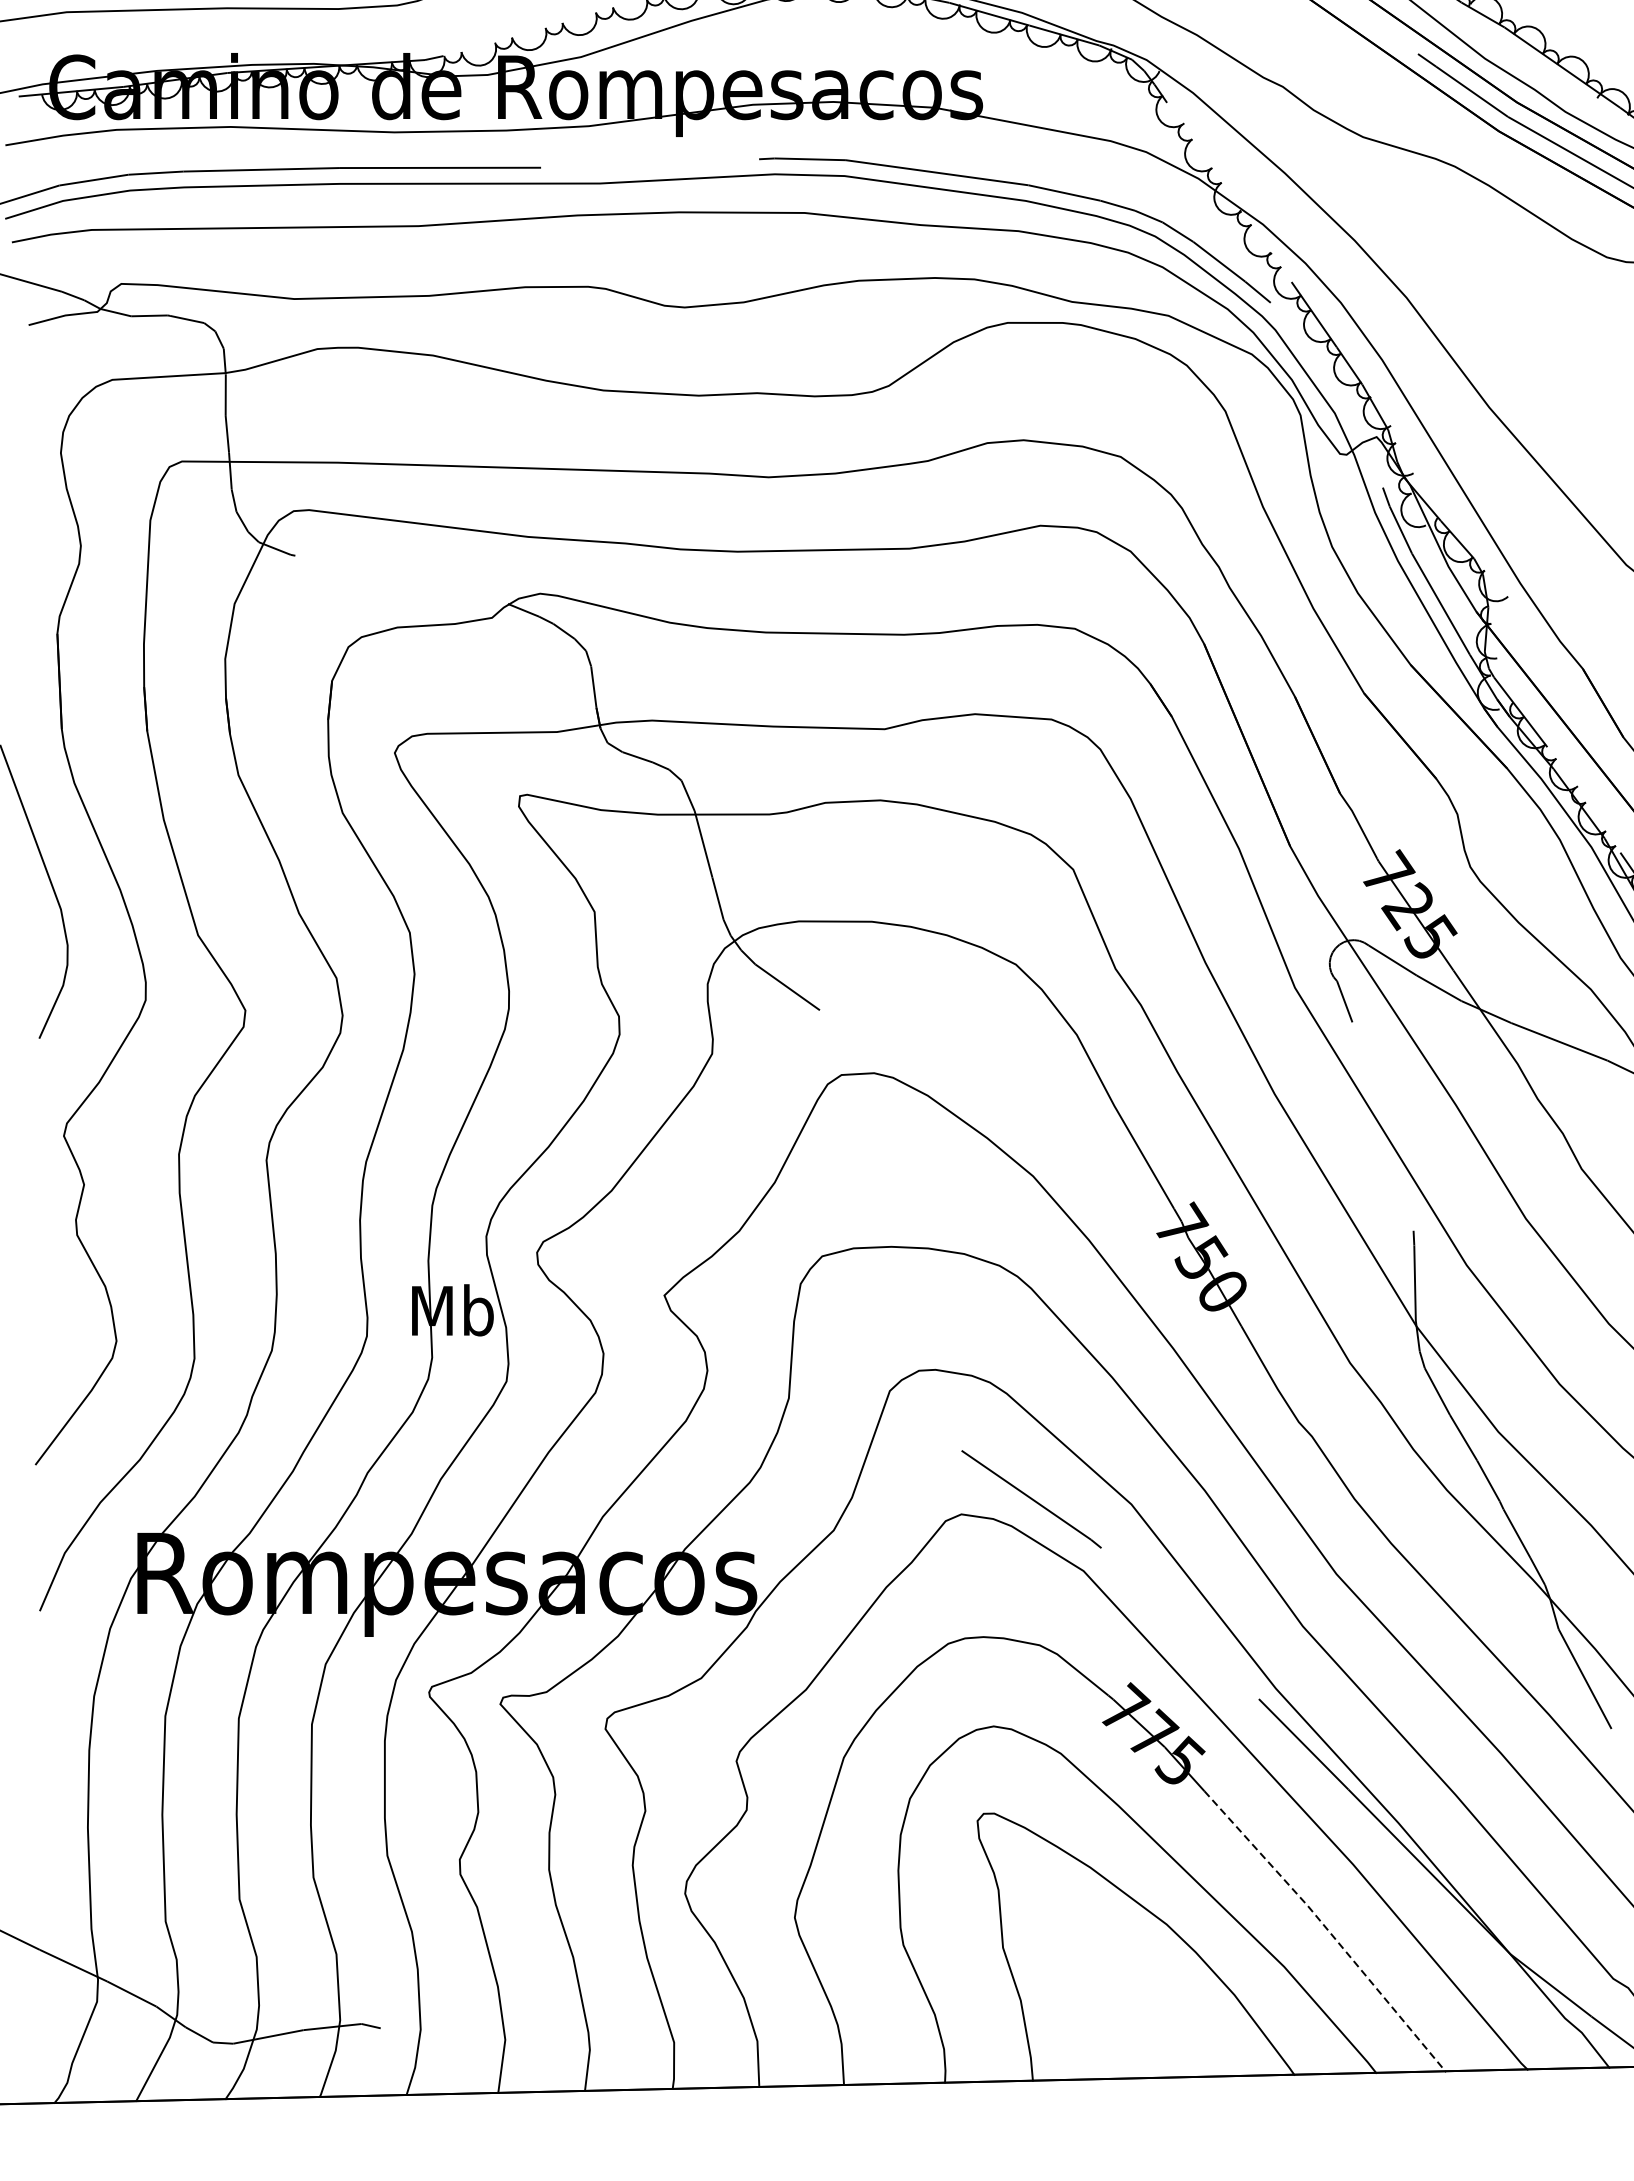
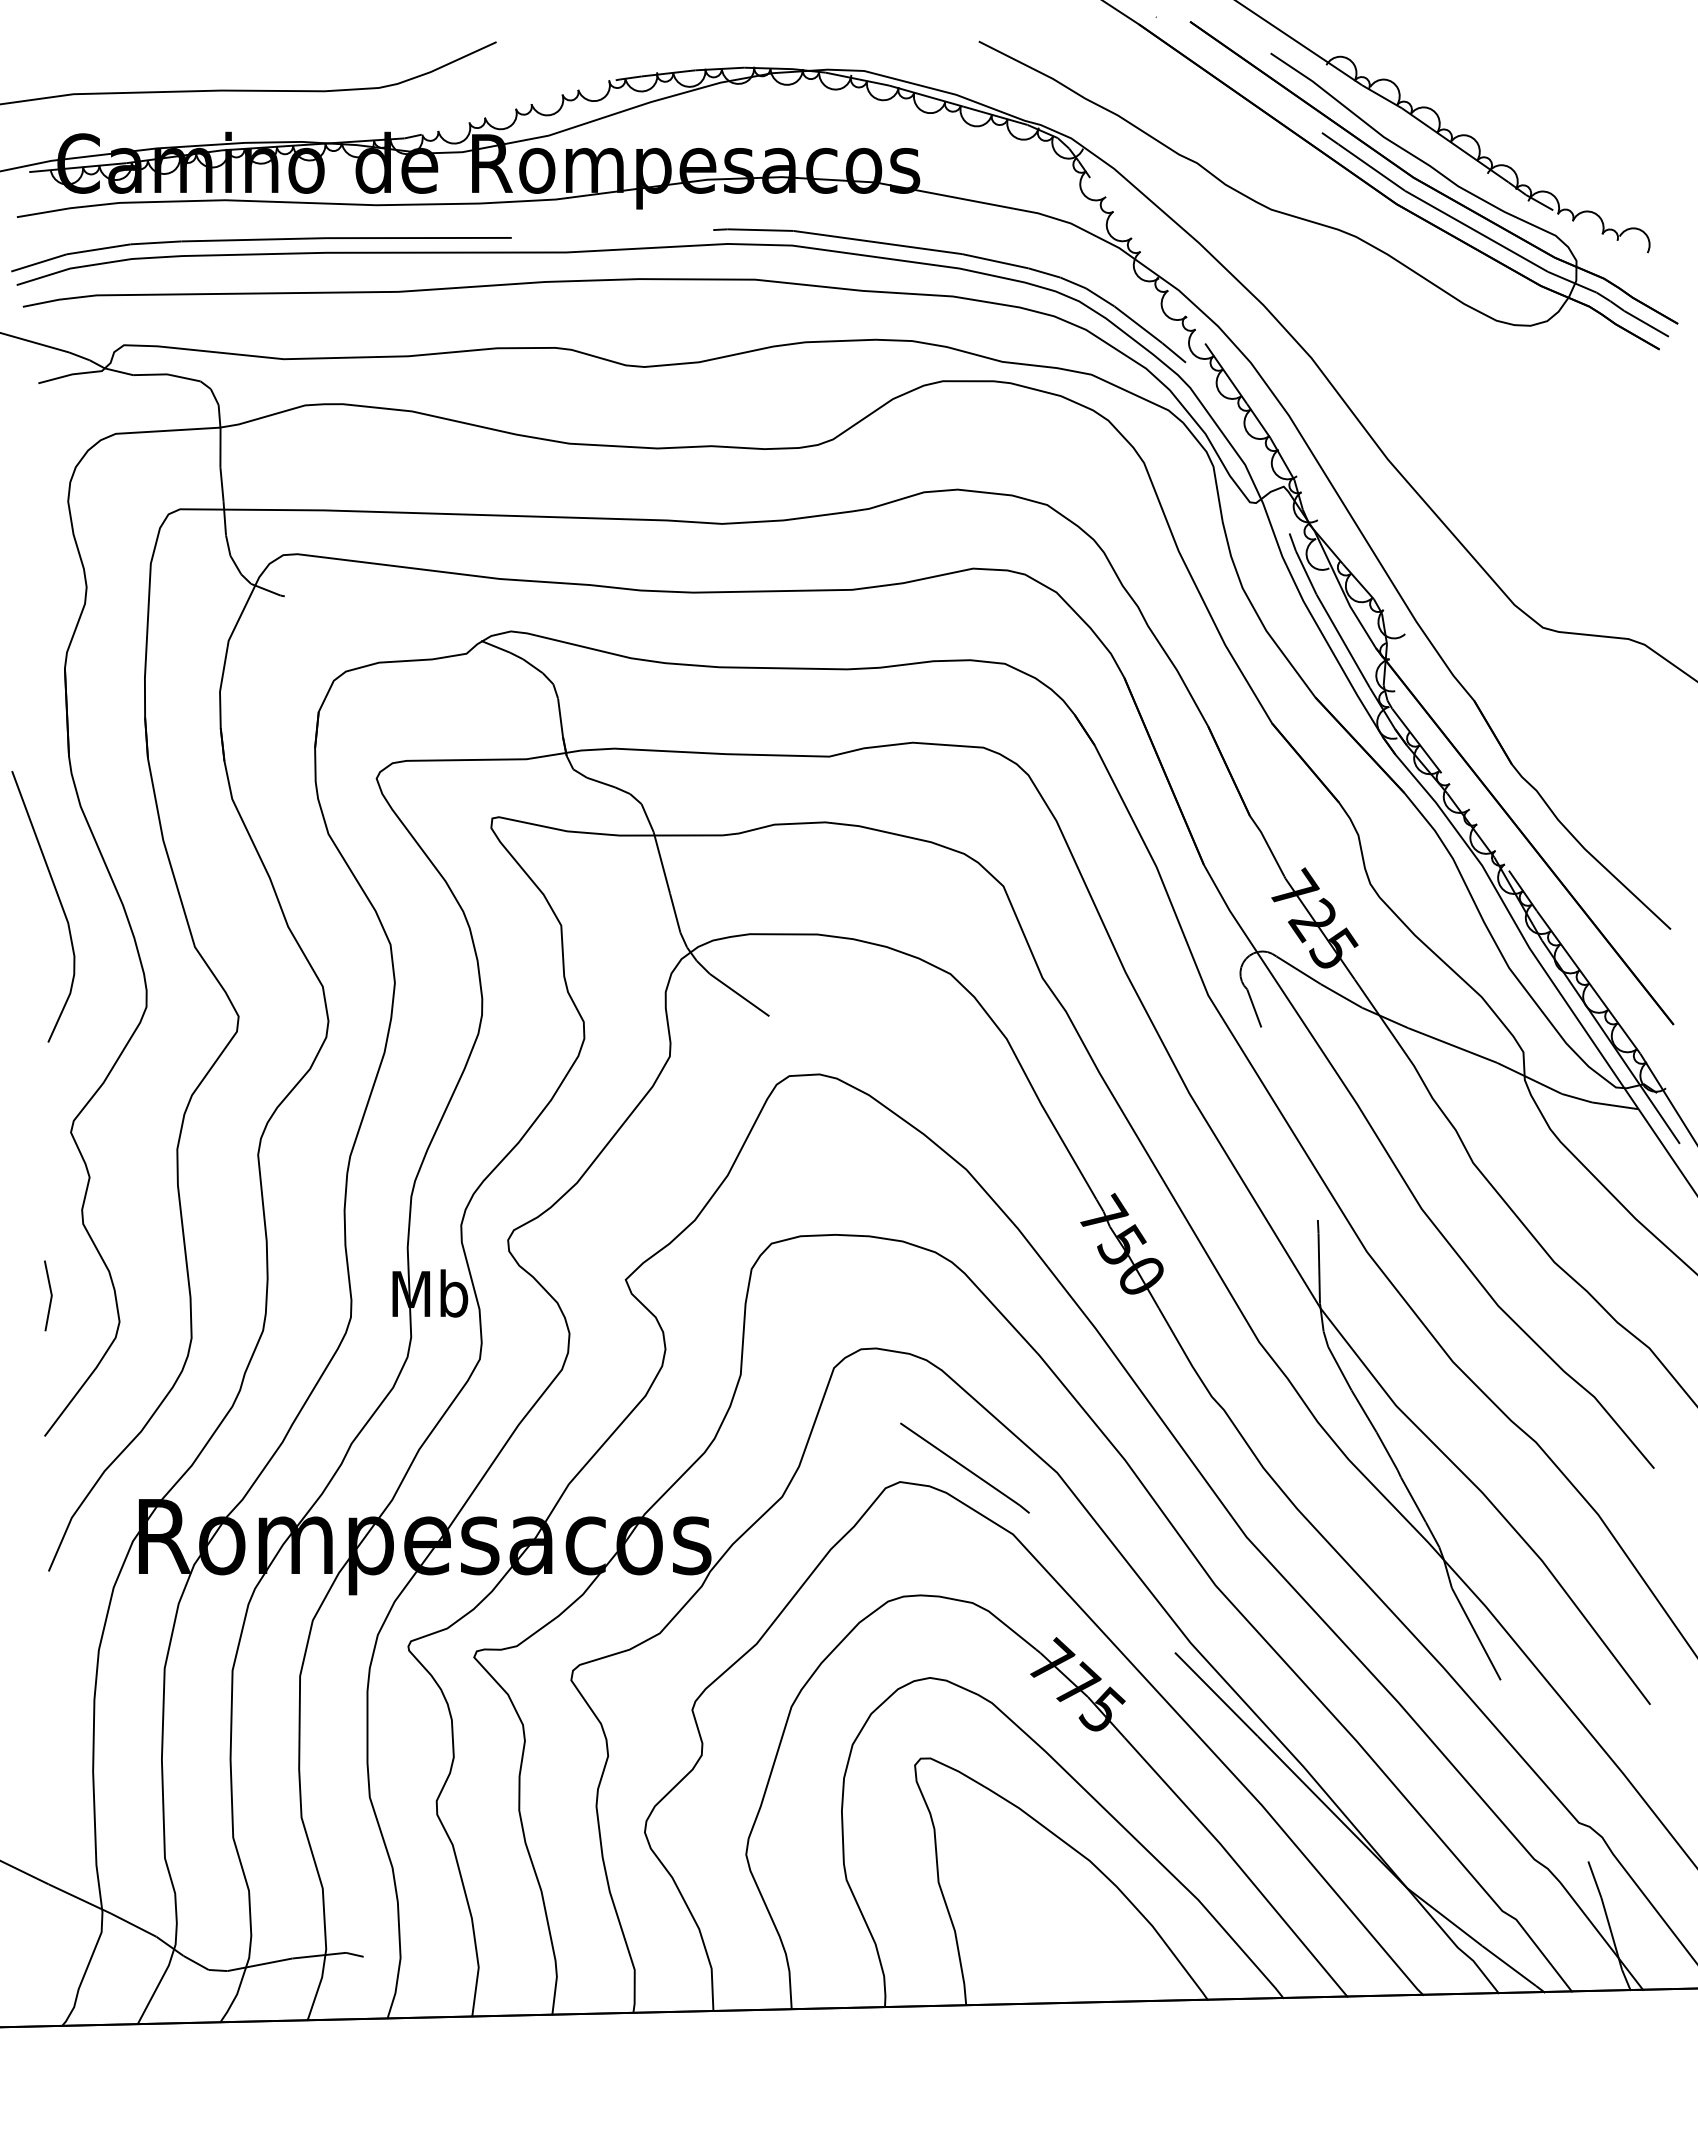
line: (41, 1312) -> (50, 1295), added
line: (1327, 1929) -> (1238, 1865), dashed -> solid

